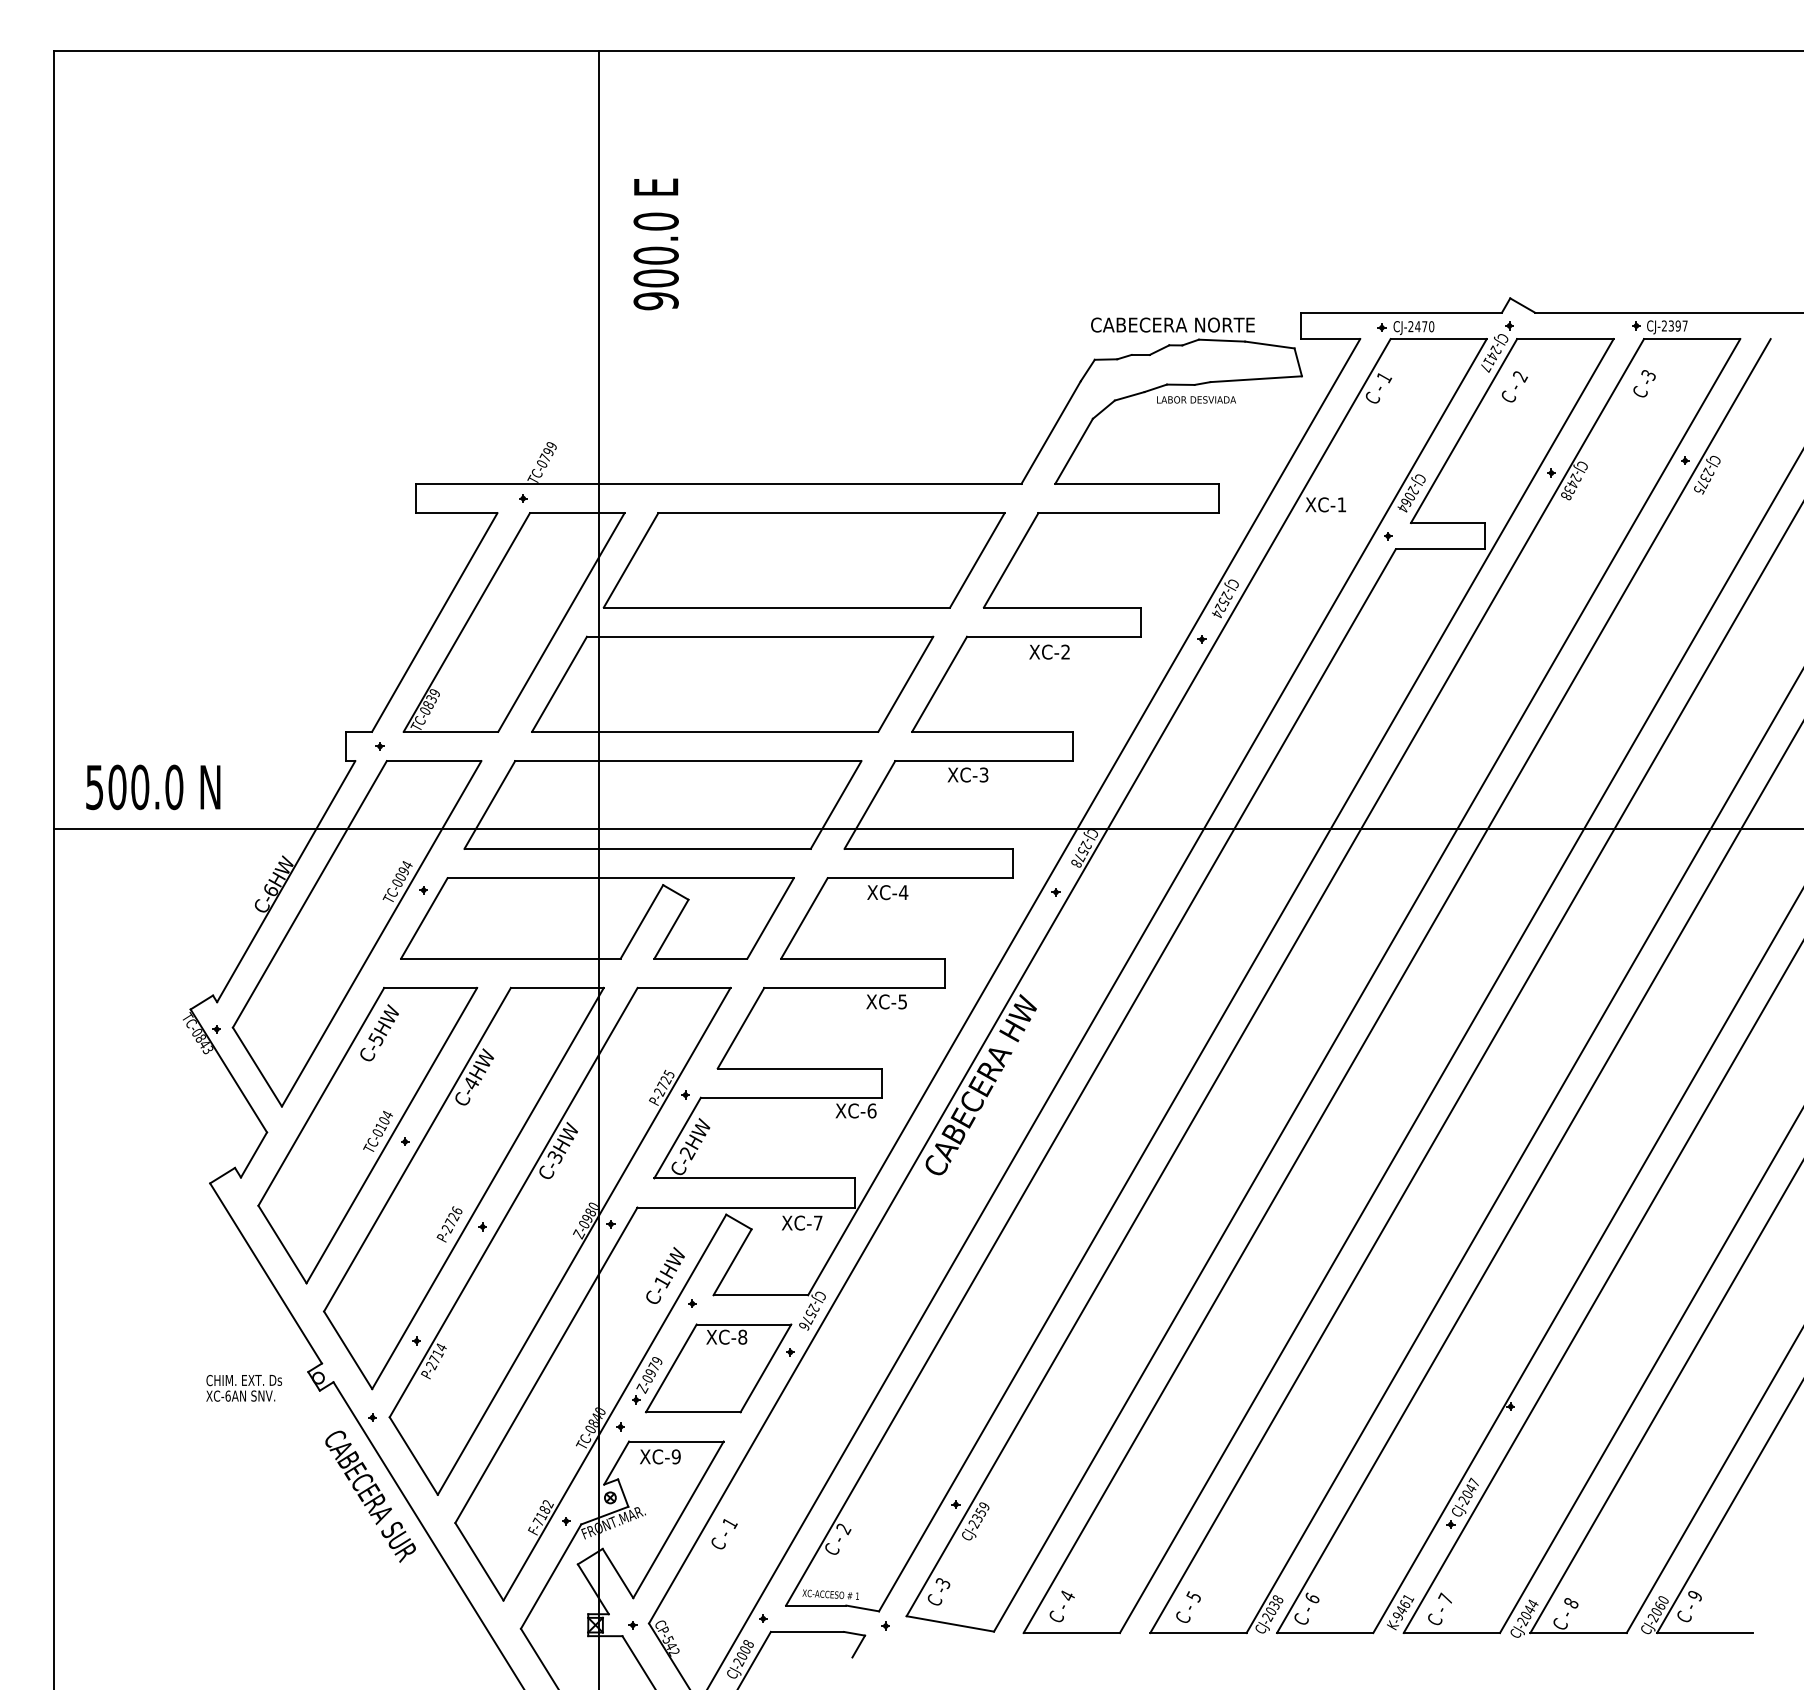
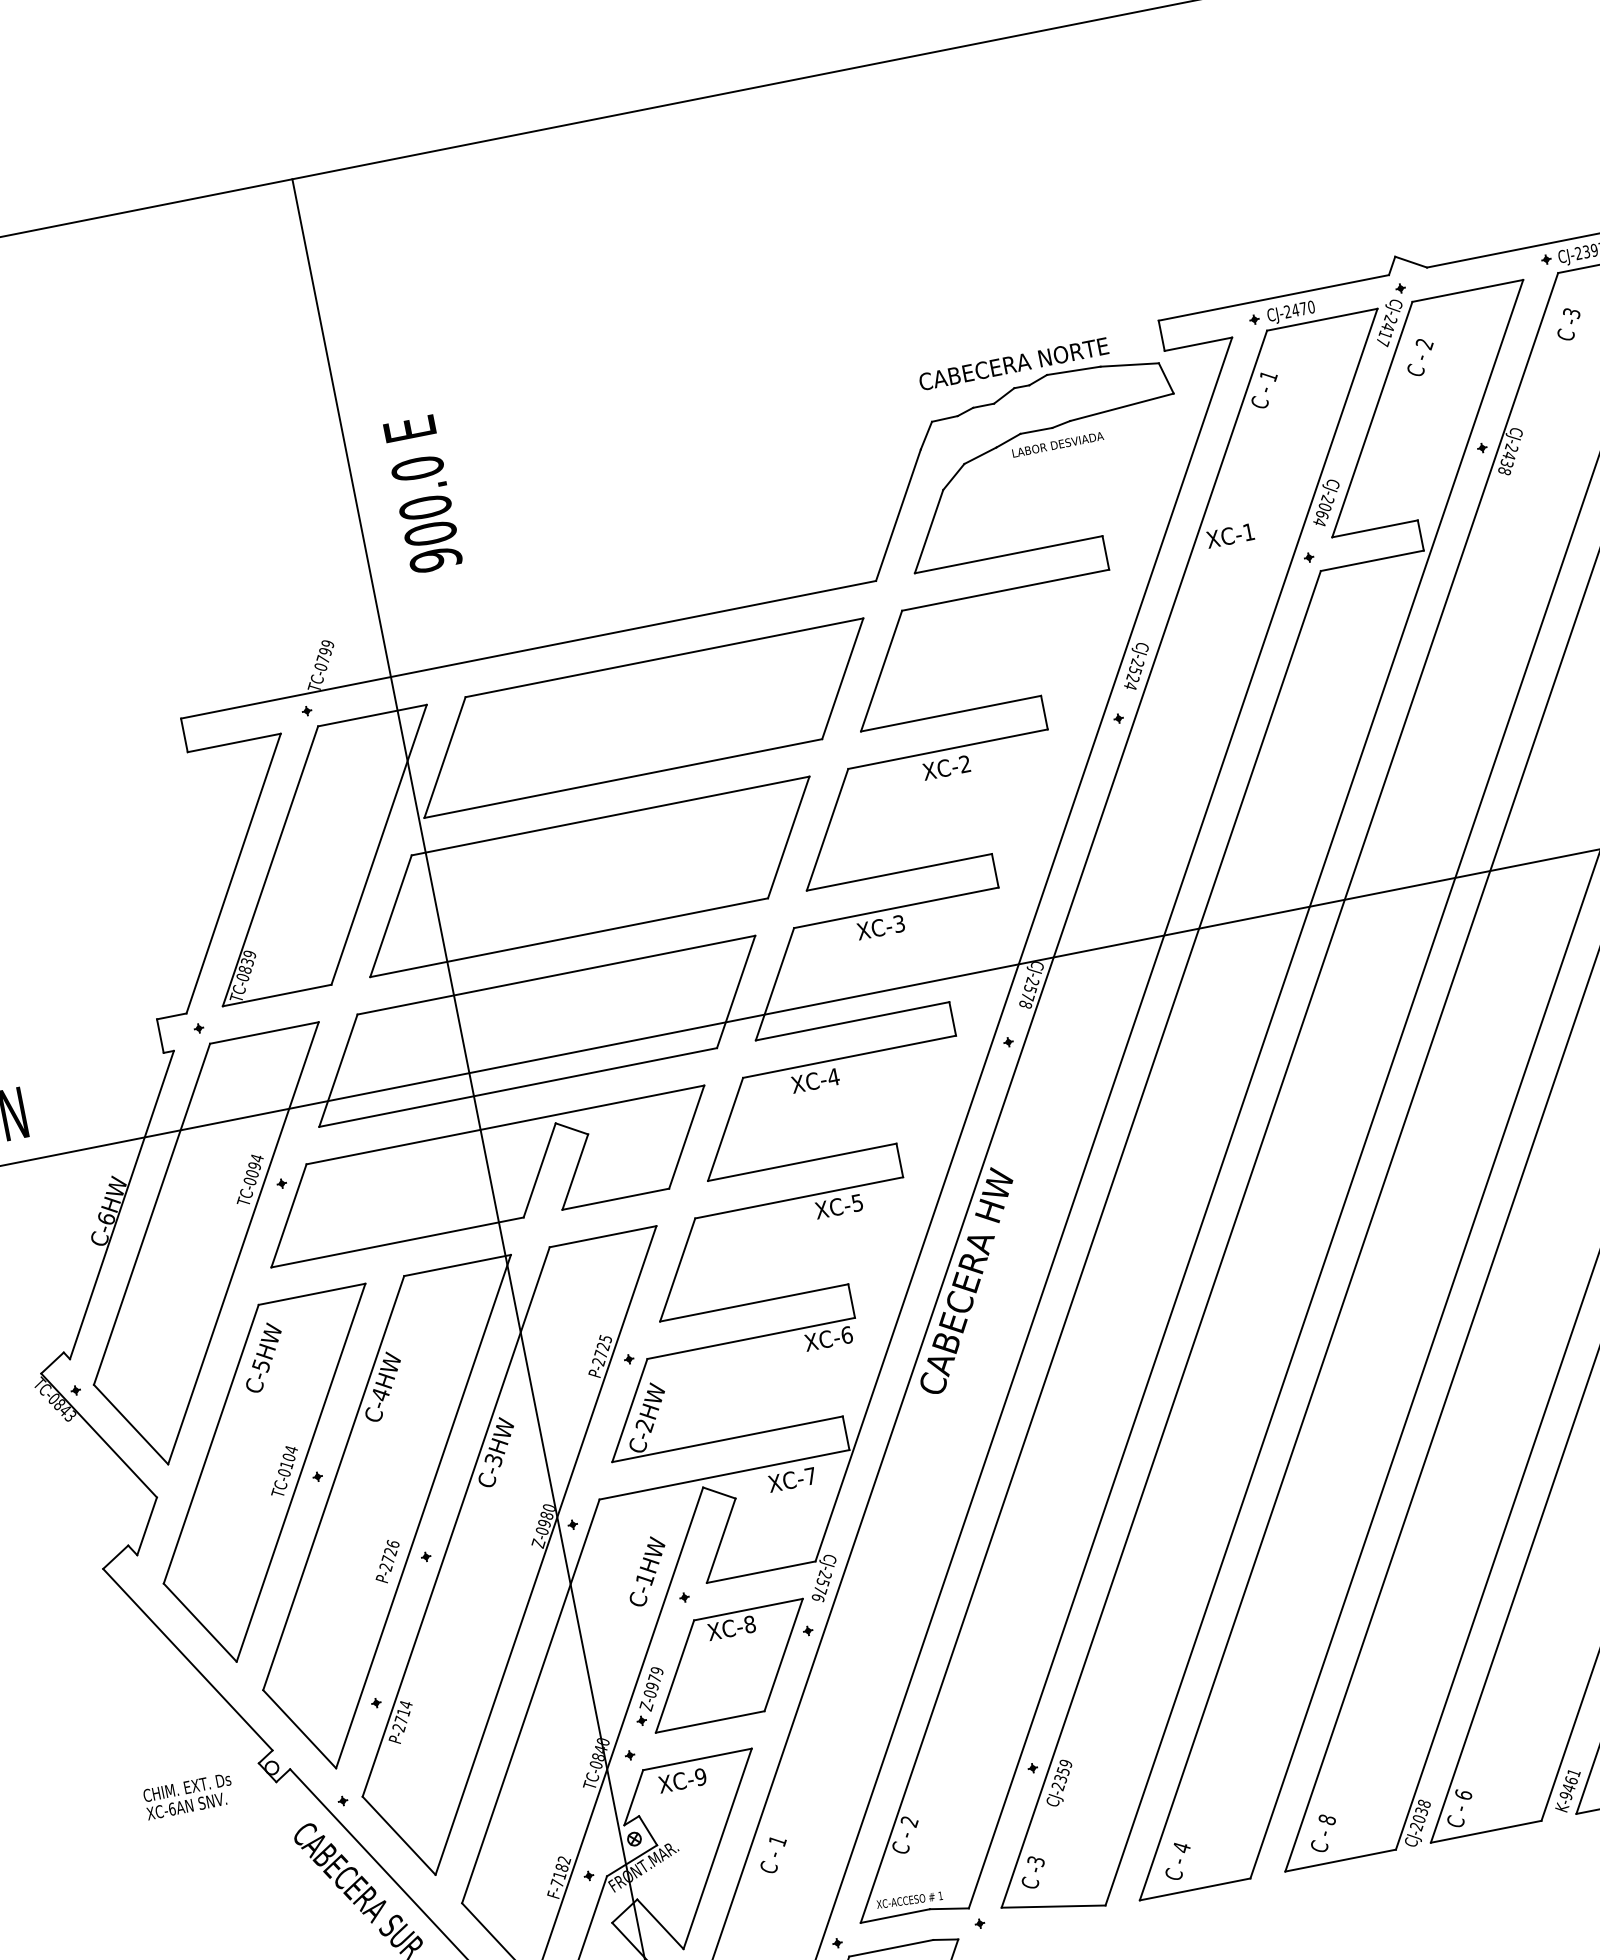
text: (655, 244) -> (422, 494), moved
text: (1193, 1596) -> (1326, 1819), 5 -> 8

